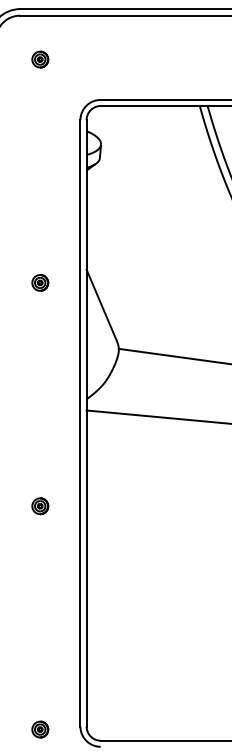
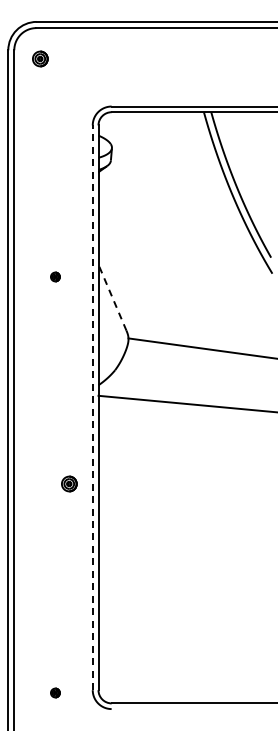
part: (40, 59) -> (40, 58), moved
part: (40, 282) -> (55, 276), size x0.6
line: (101, 304) -> (112, 297), solid -> dashed
line: (80, 423) -> (92, 407), solid -> dashed
part: (40, 505) -> (69, 483), moved
part: (40, 729) -> (55, 692), size x0.6

